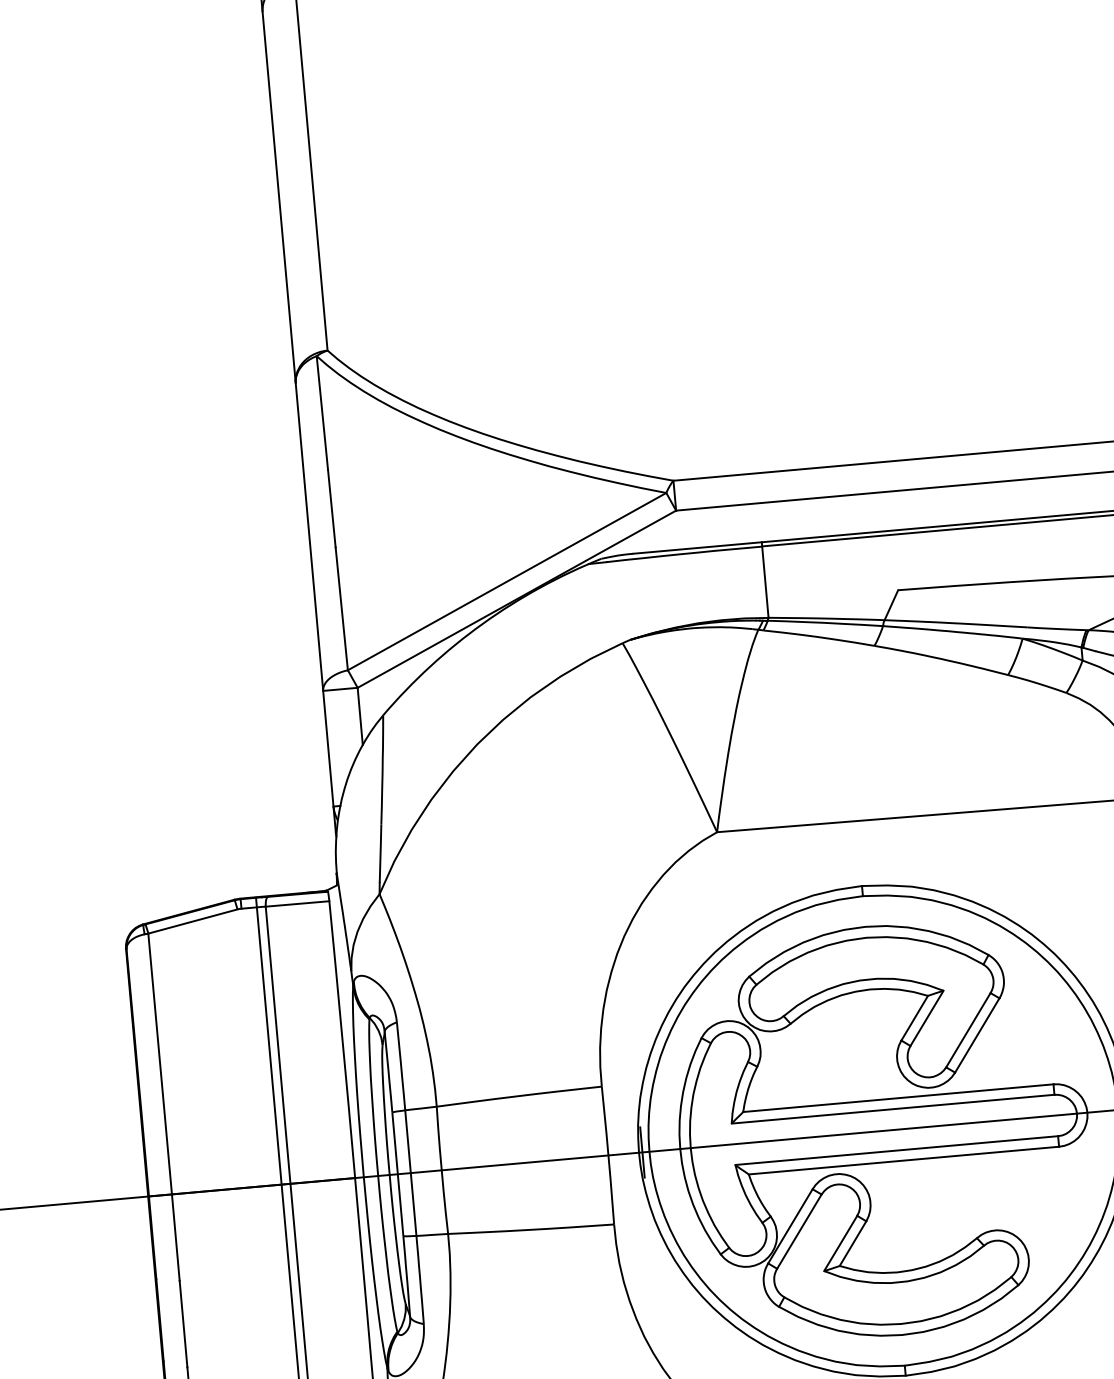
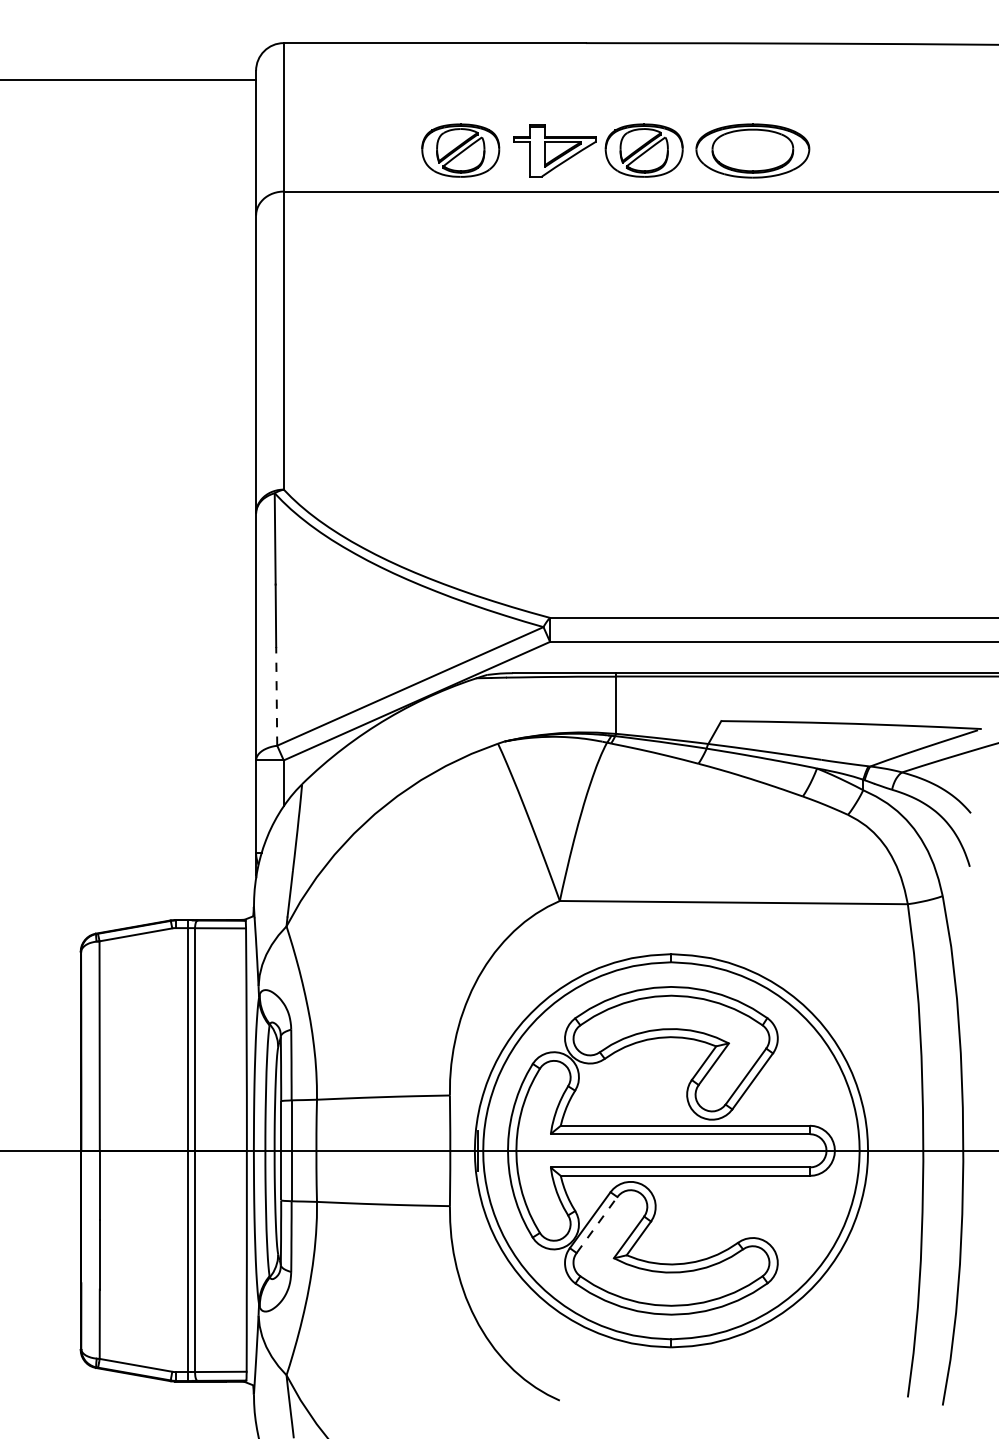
line: (341, 607) -> (276, 695), solid -> dashed
line: (800, 1232) -> (597, 1225), solid -> dashed

